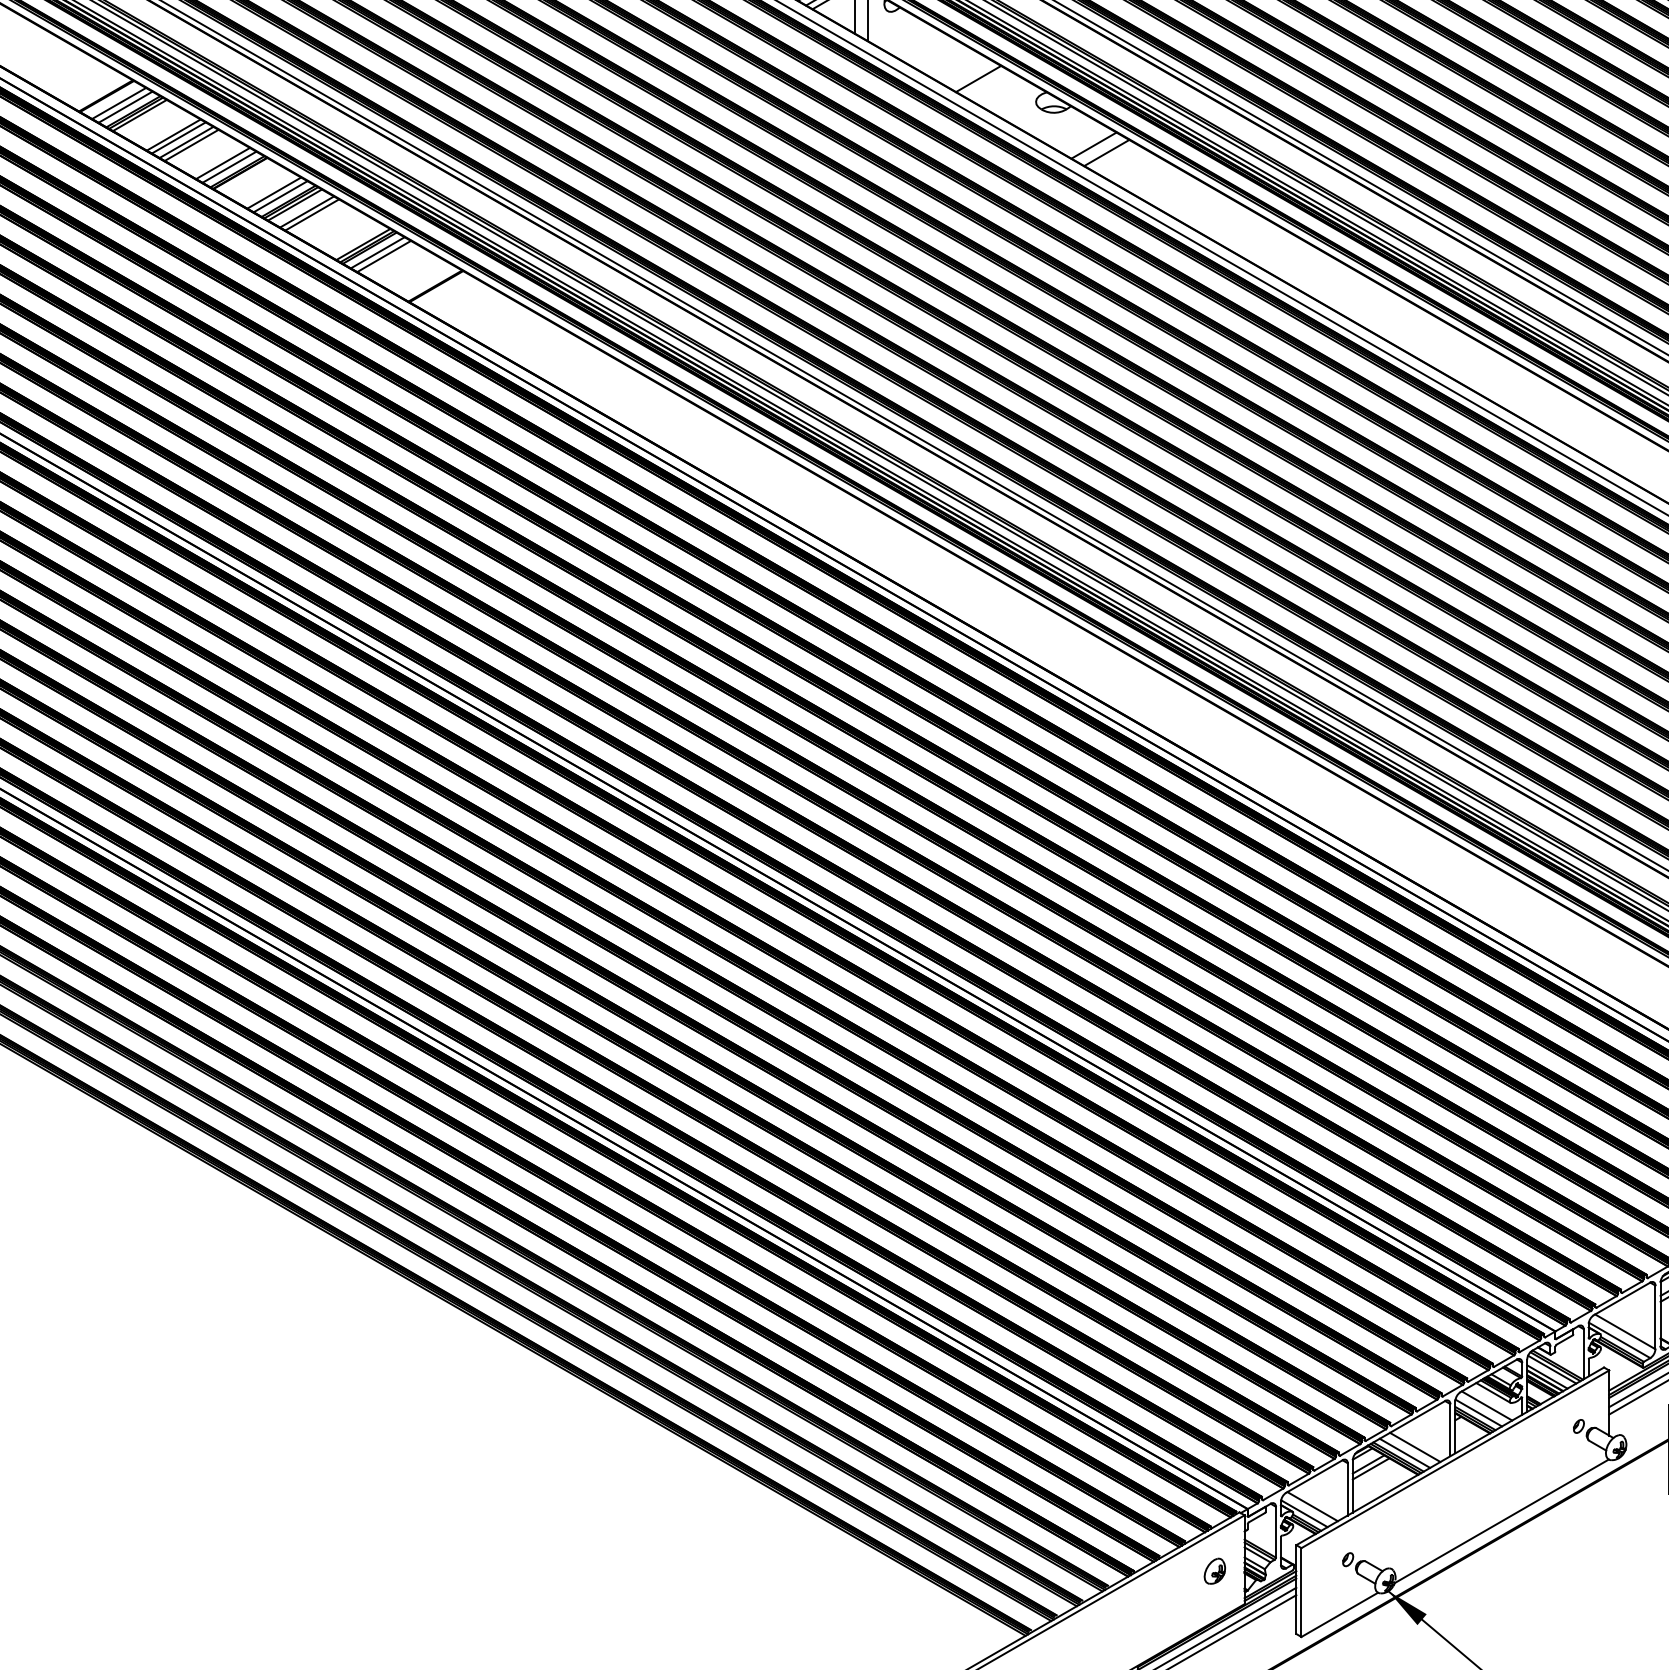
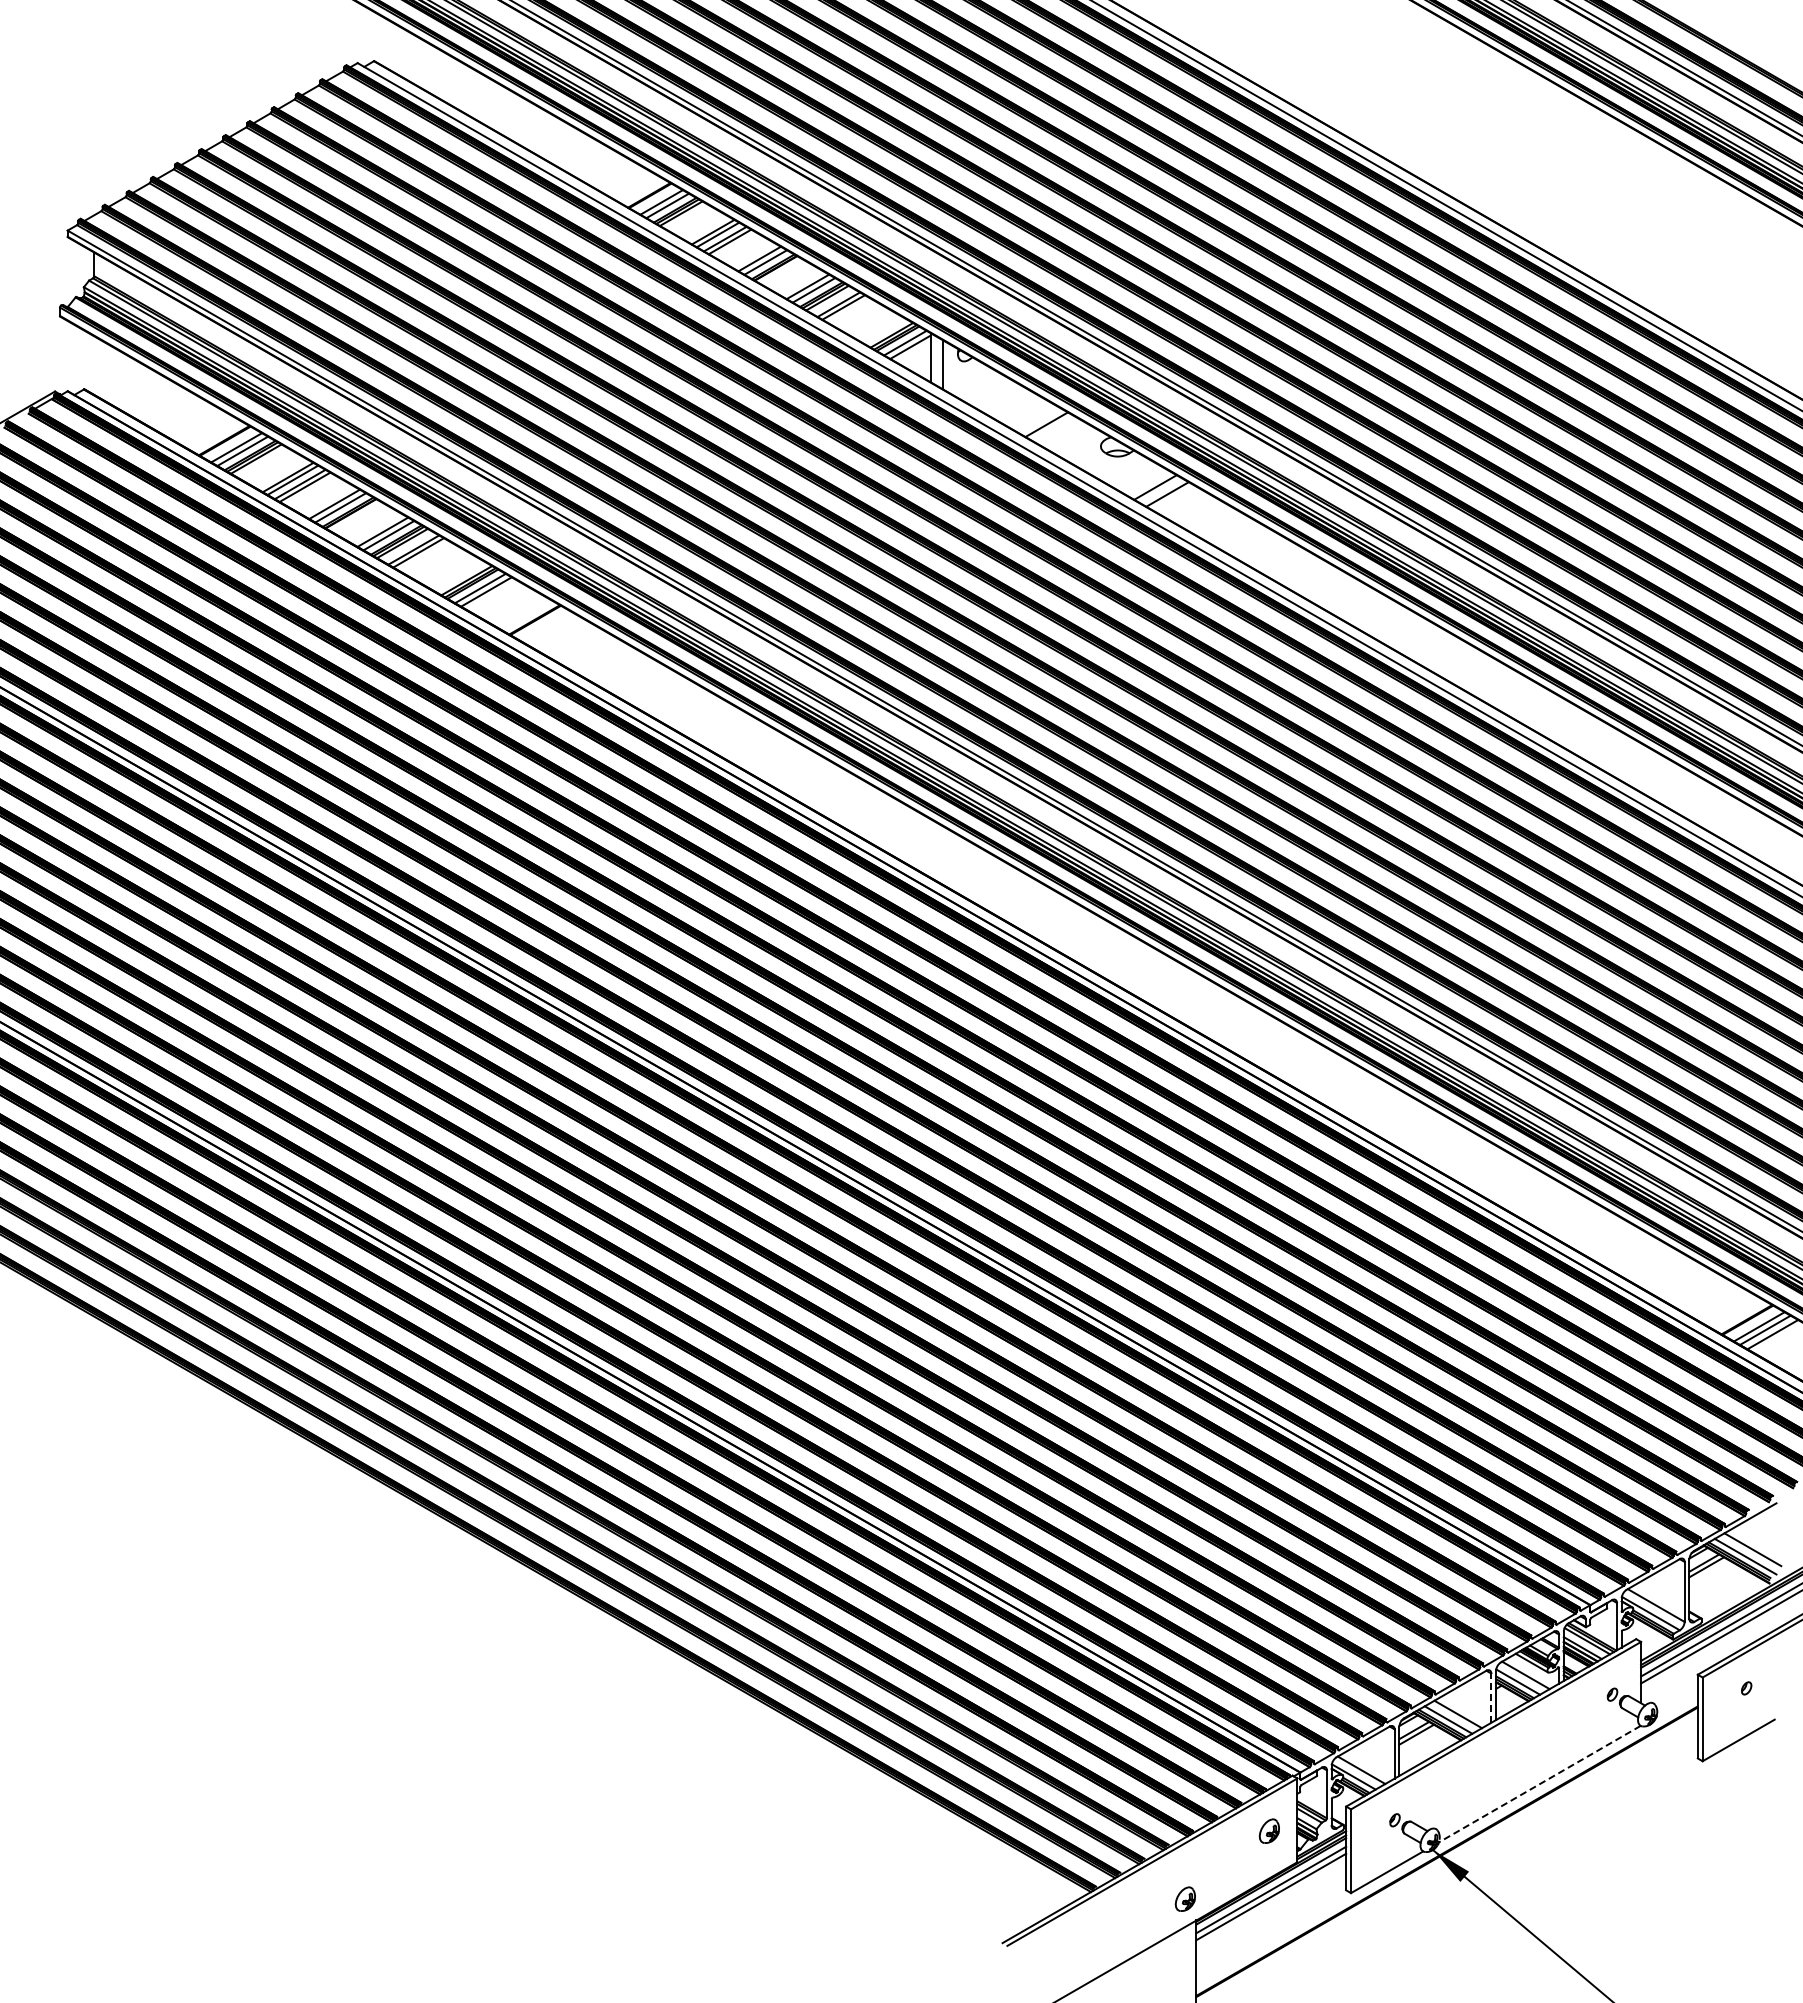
line: (1450, 1430) -> (1491, 1698), solid -> dashed
line: (1501, 1521) -> (1539, 1784), solid -> dashed
part: (1124, 1642) -> (1184, 1898), added

